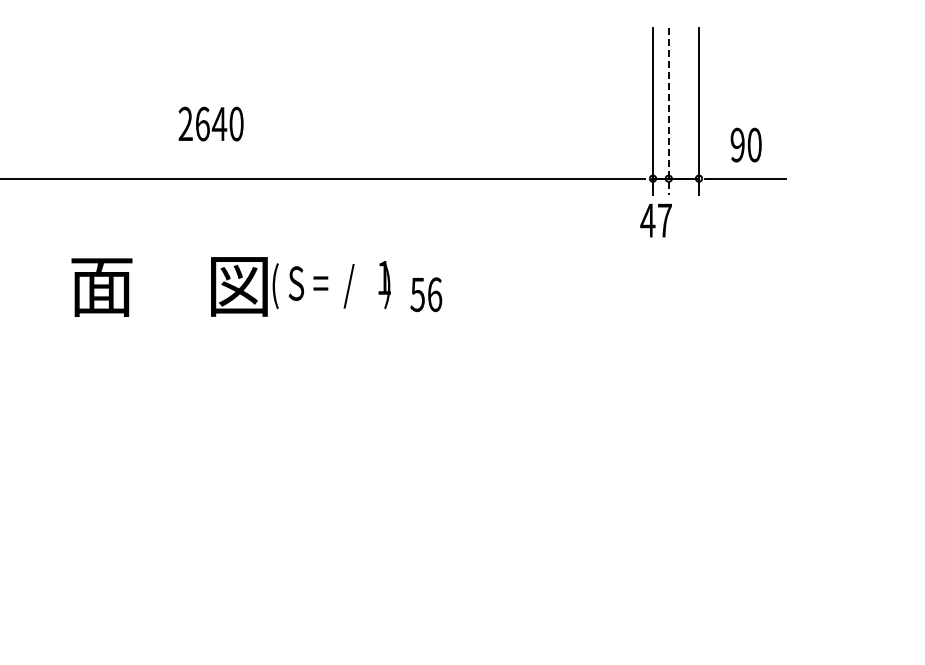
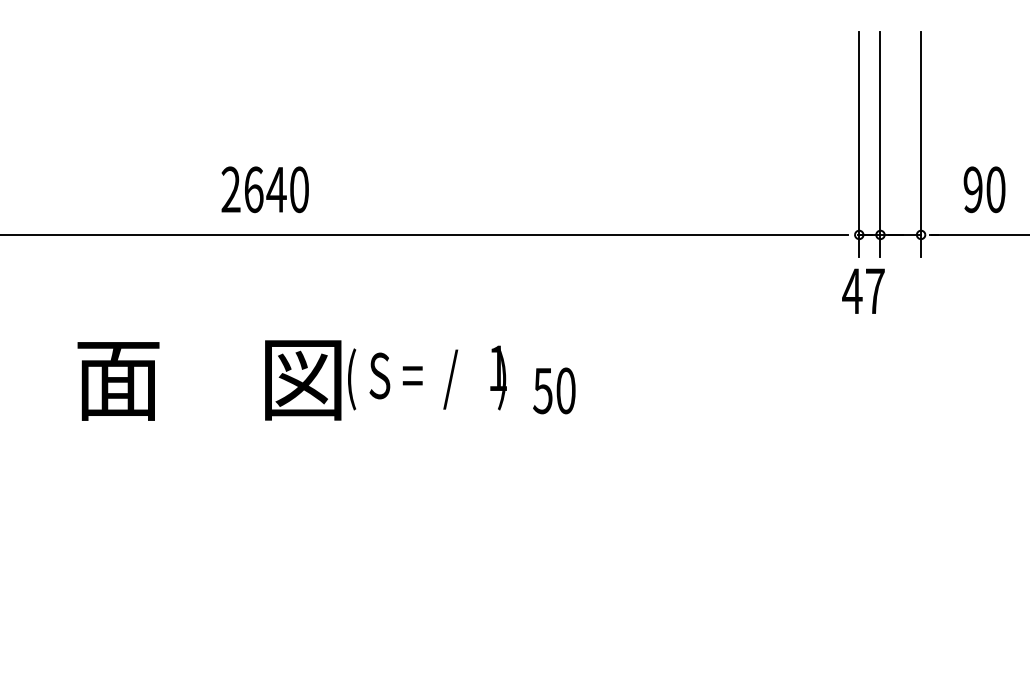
line: (668, 111) -> (880, 144), dashed -> solid
text: (210, 123) -> (264, 188), moved
text: (435, 294) -> (566, 390), 56 -> 50

